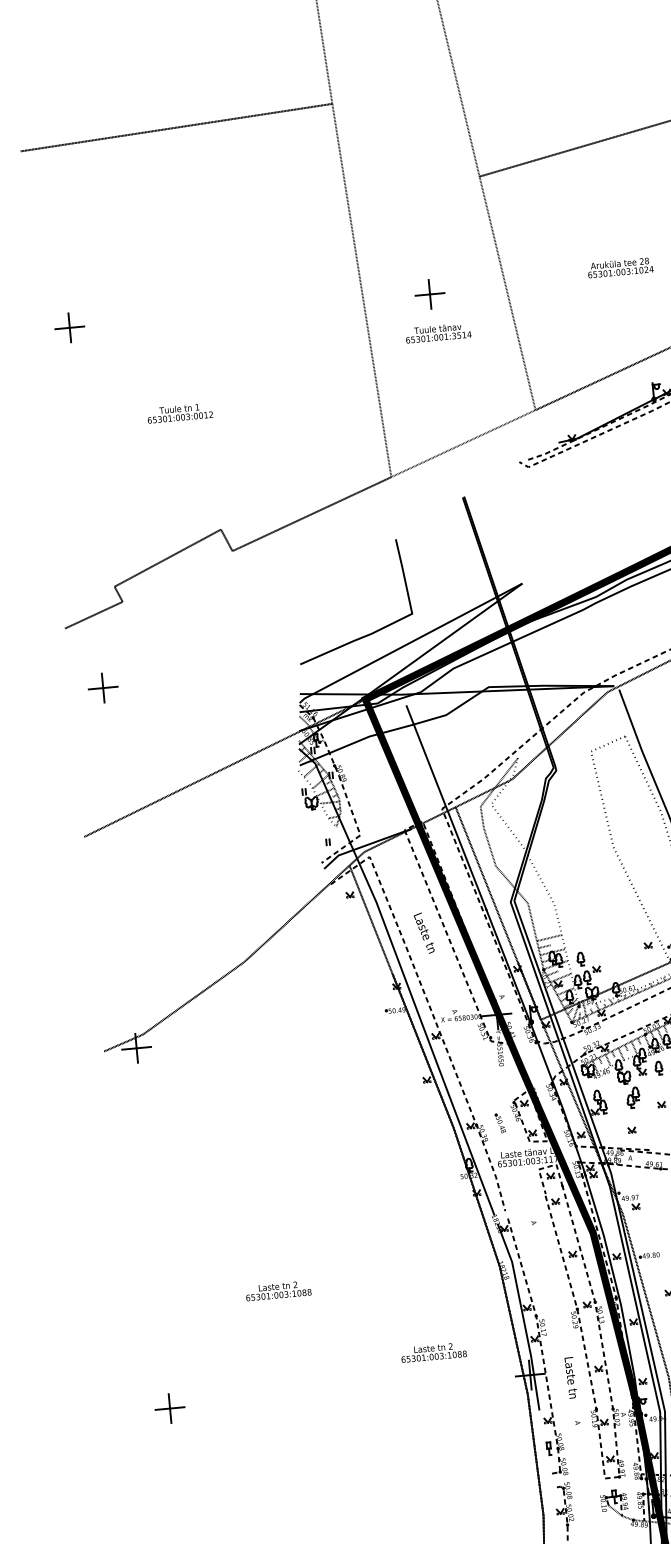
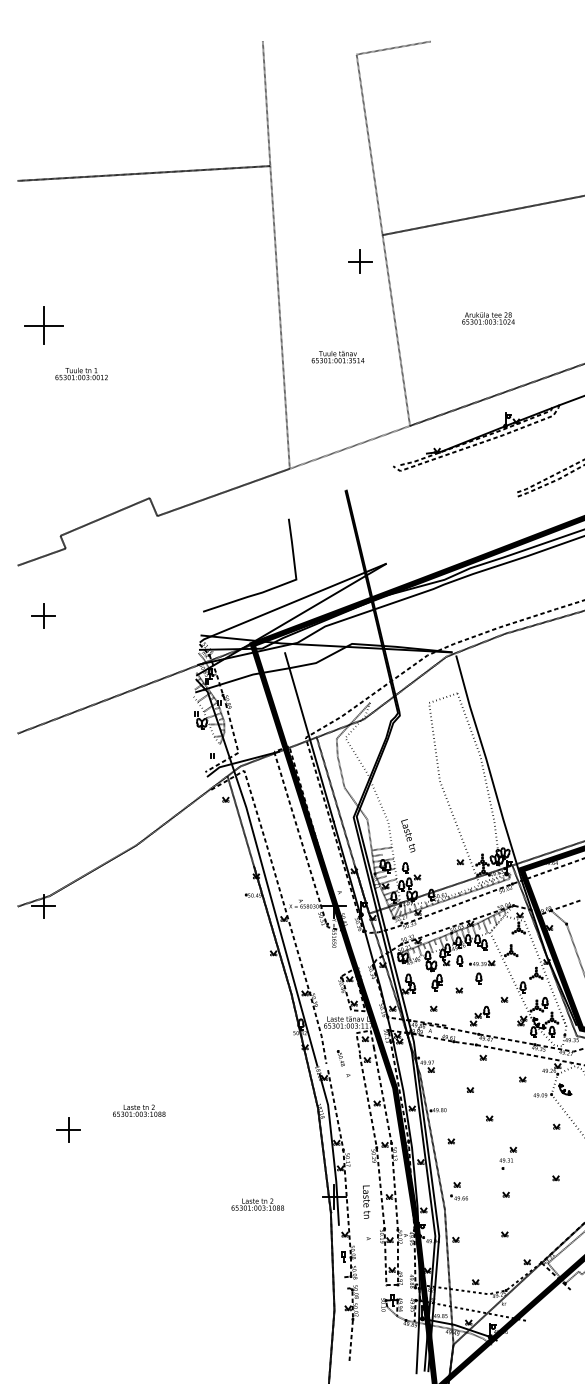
part: (430, 294) -> (360, 261), moved
part: (69, 327) -> (43, 325), size x1.6
text: (179, 412) -> (81, 373), moved
text: (424, 932) -> (408, 835), moved
part: (499, 1123) -> (340, 1058), moved
text: (433, 1352) -> (257, 1204), moved
part: (169, 1408) -> (68, 1129), moved

